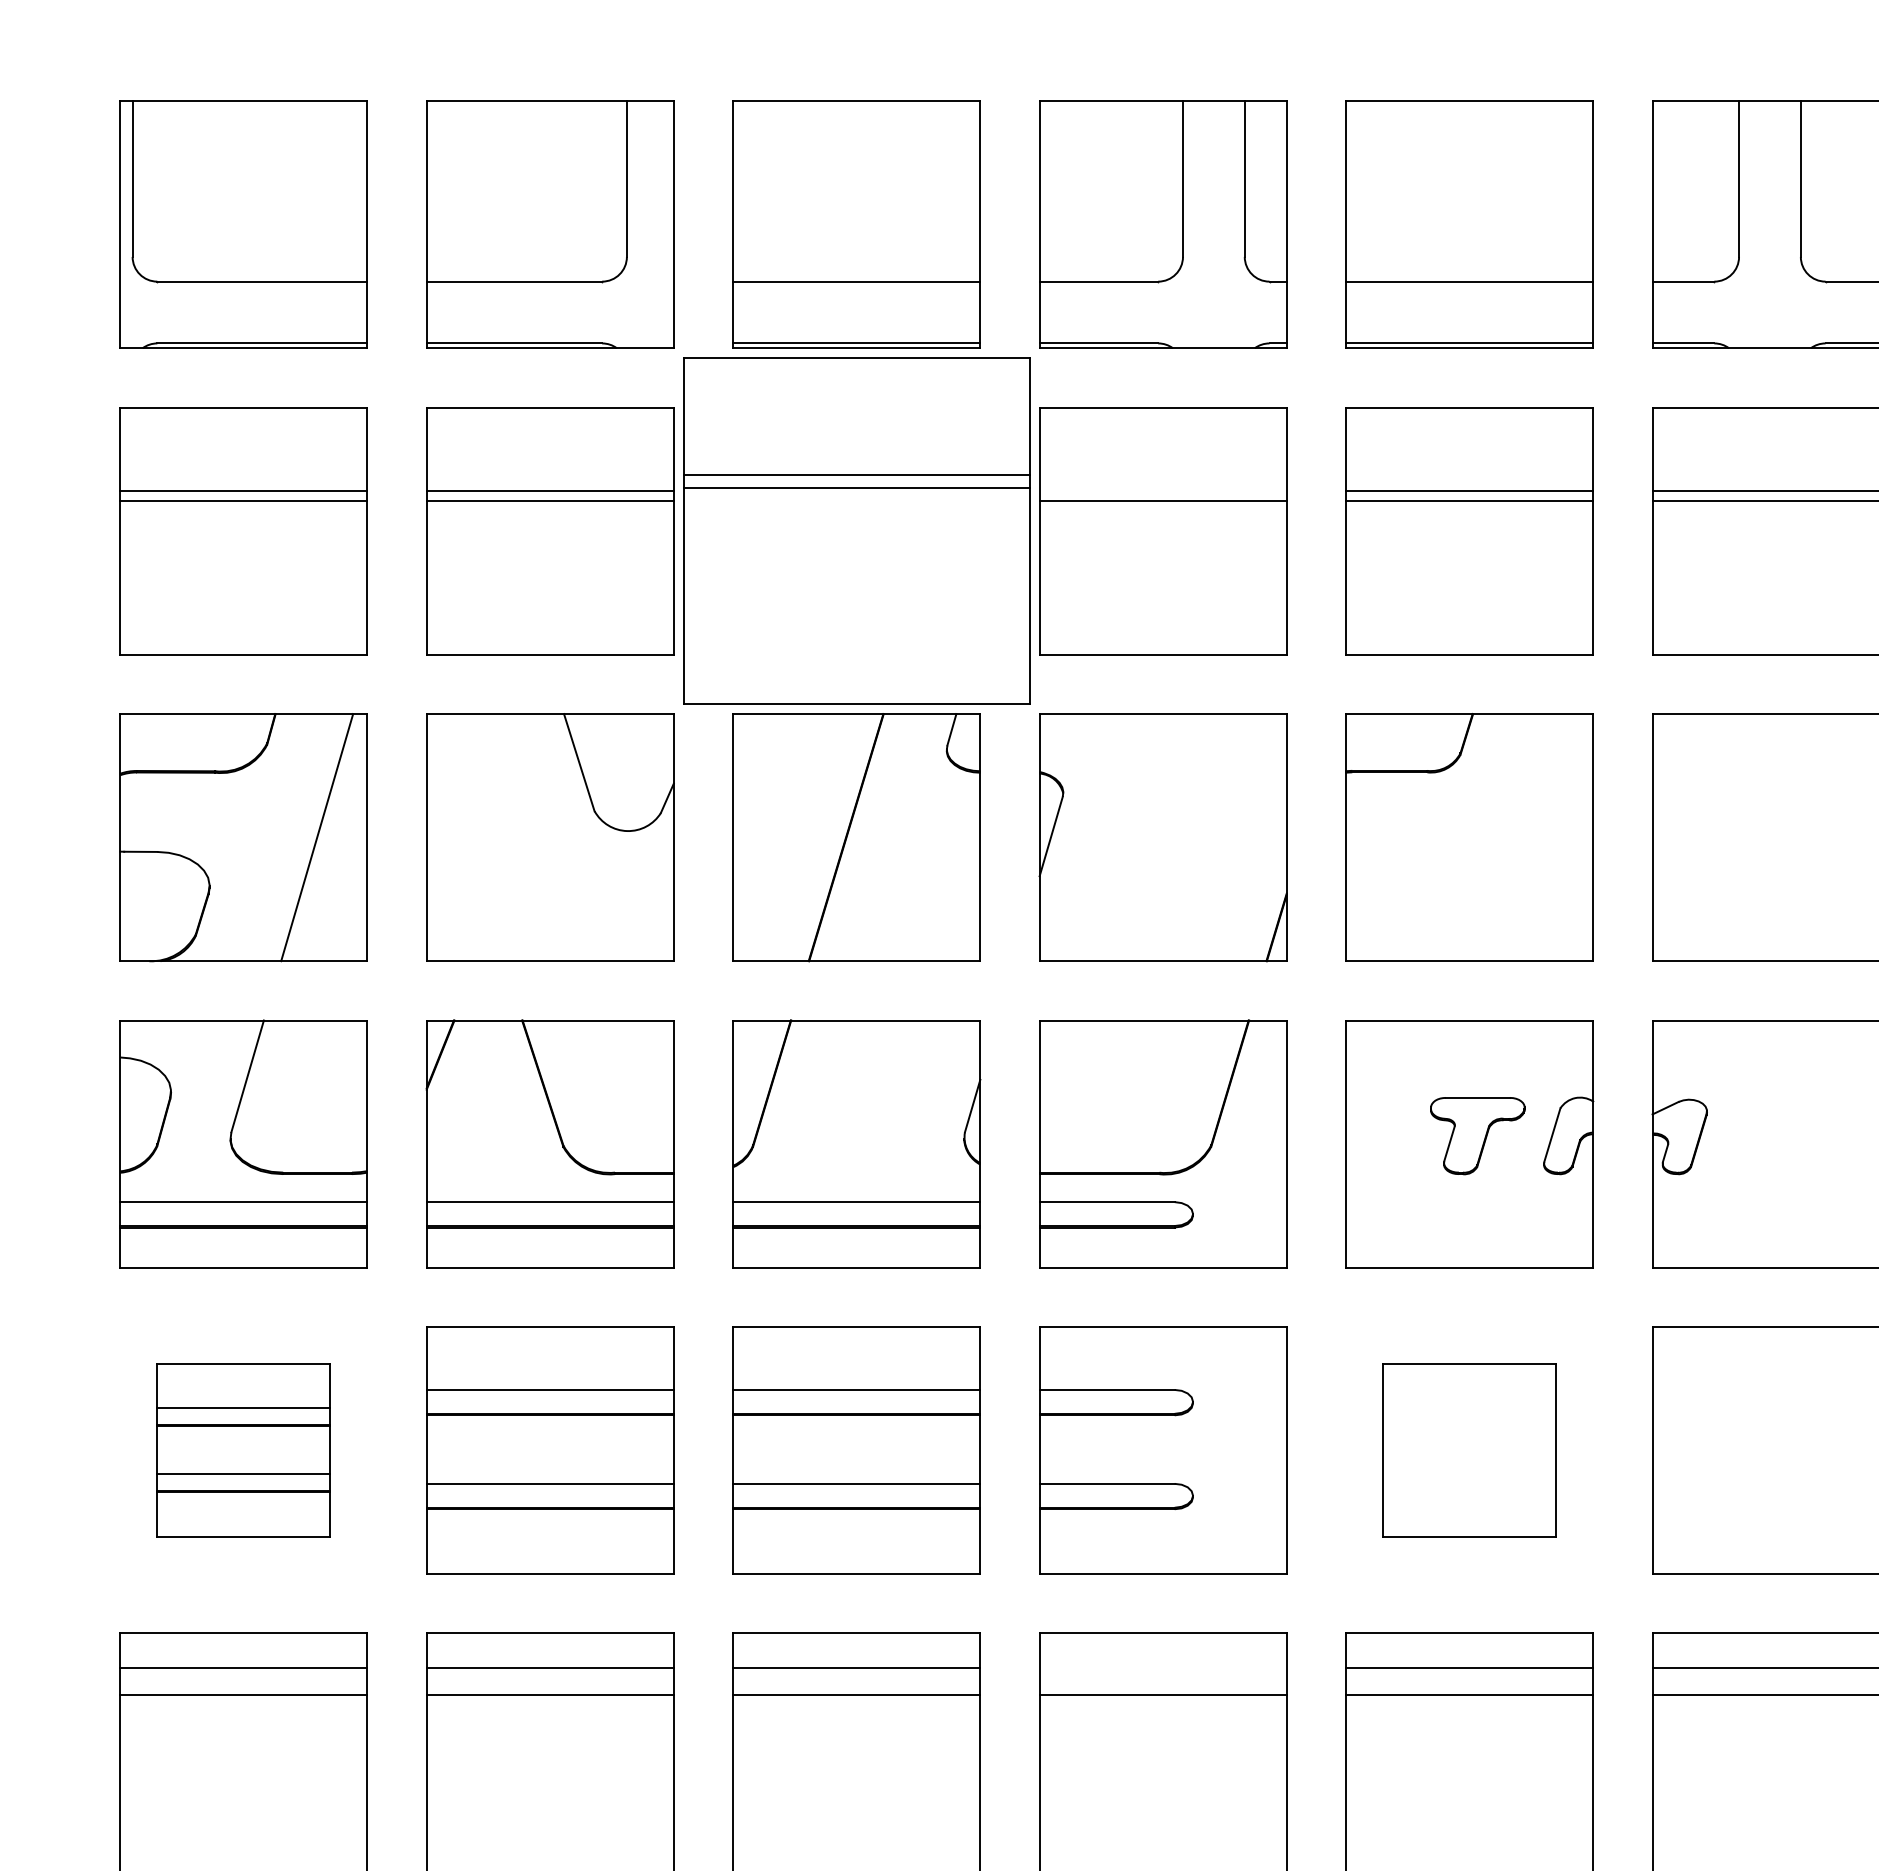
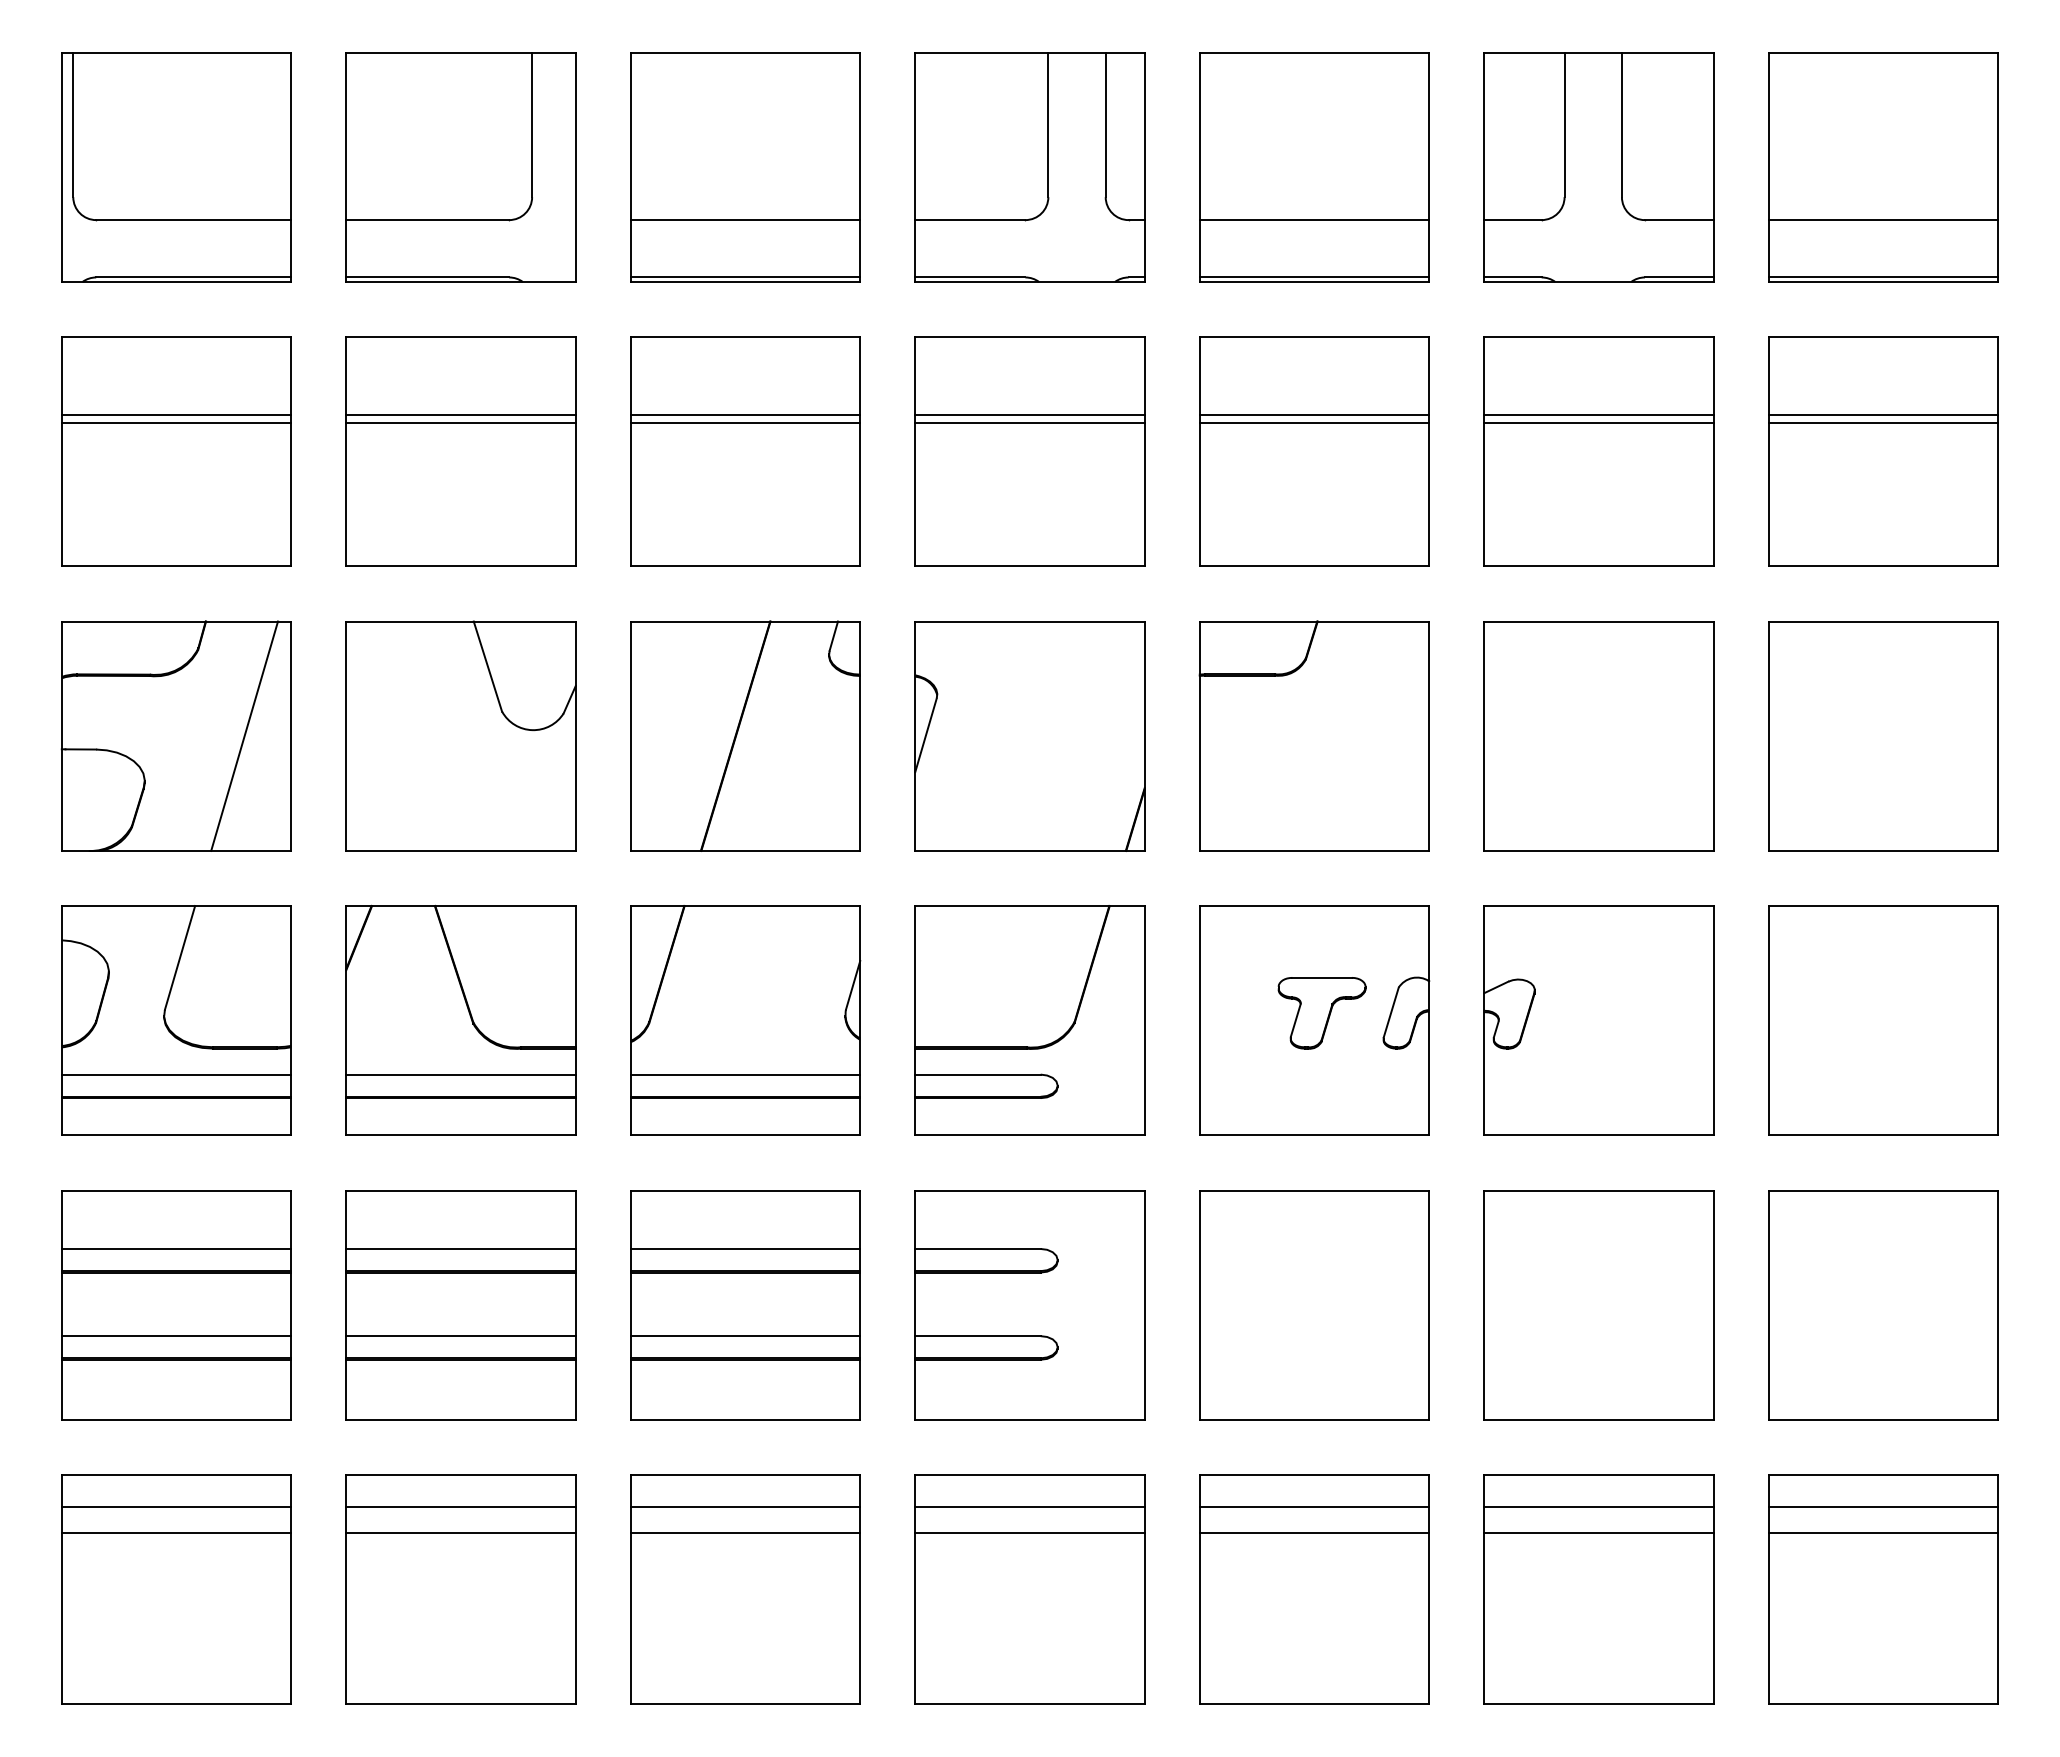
line: (1162, 491) -> (1029, 414), added
part: (856, 530) -> (745, 451), size x0.71
part: (243, 1450) -> (176, 1305), size x1.43
part: (1469, 1450) -> (1314, 1305), size x1.43
line: (1162, 1668) -> (1029, 1507), added

